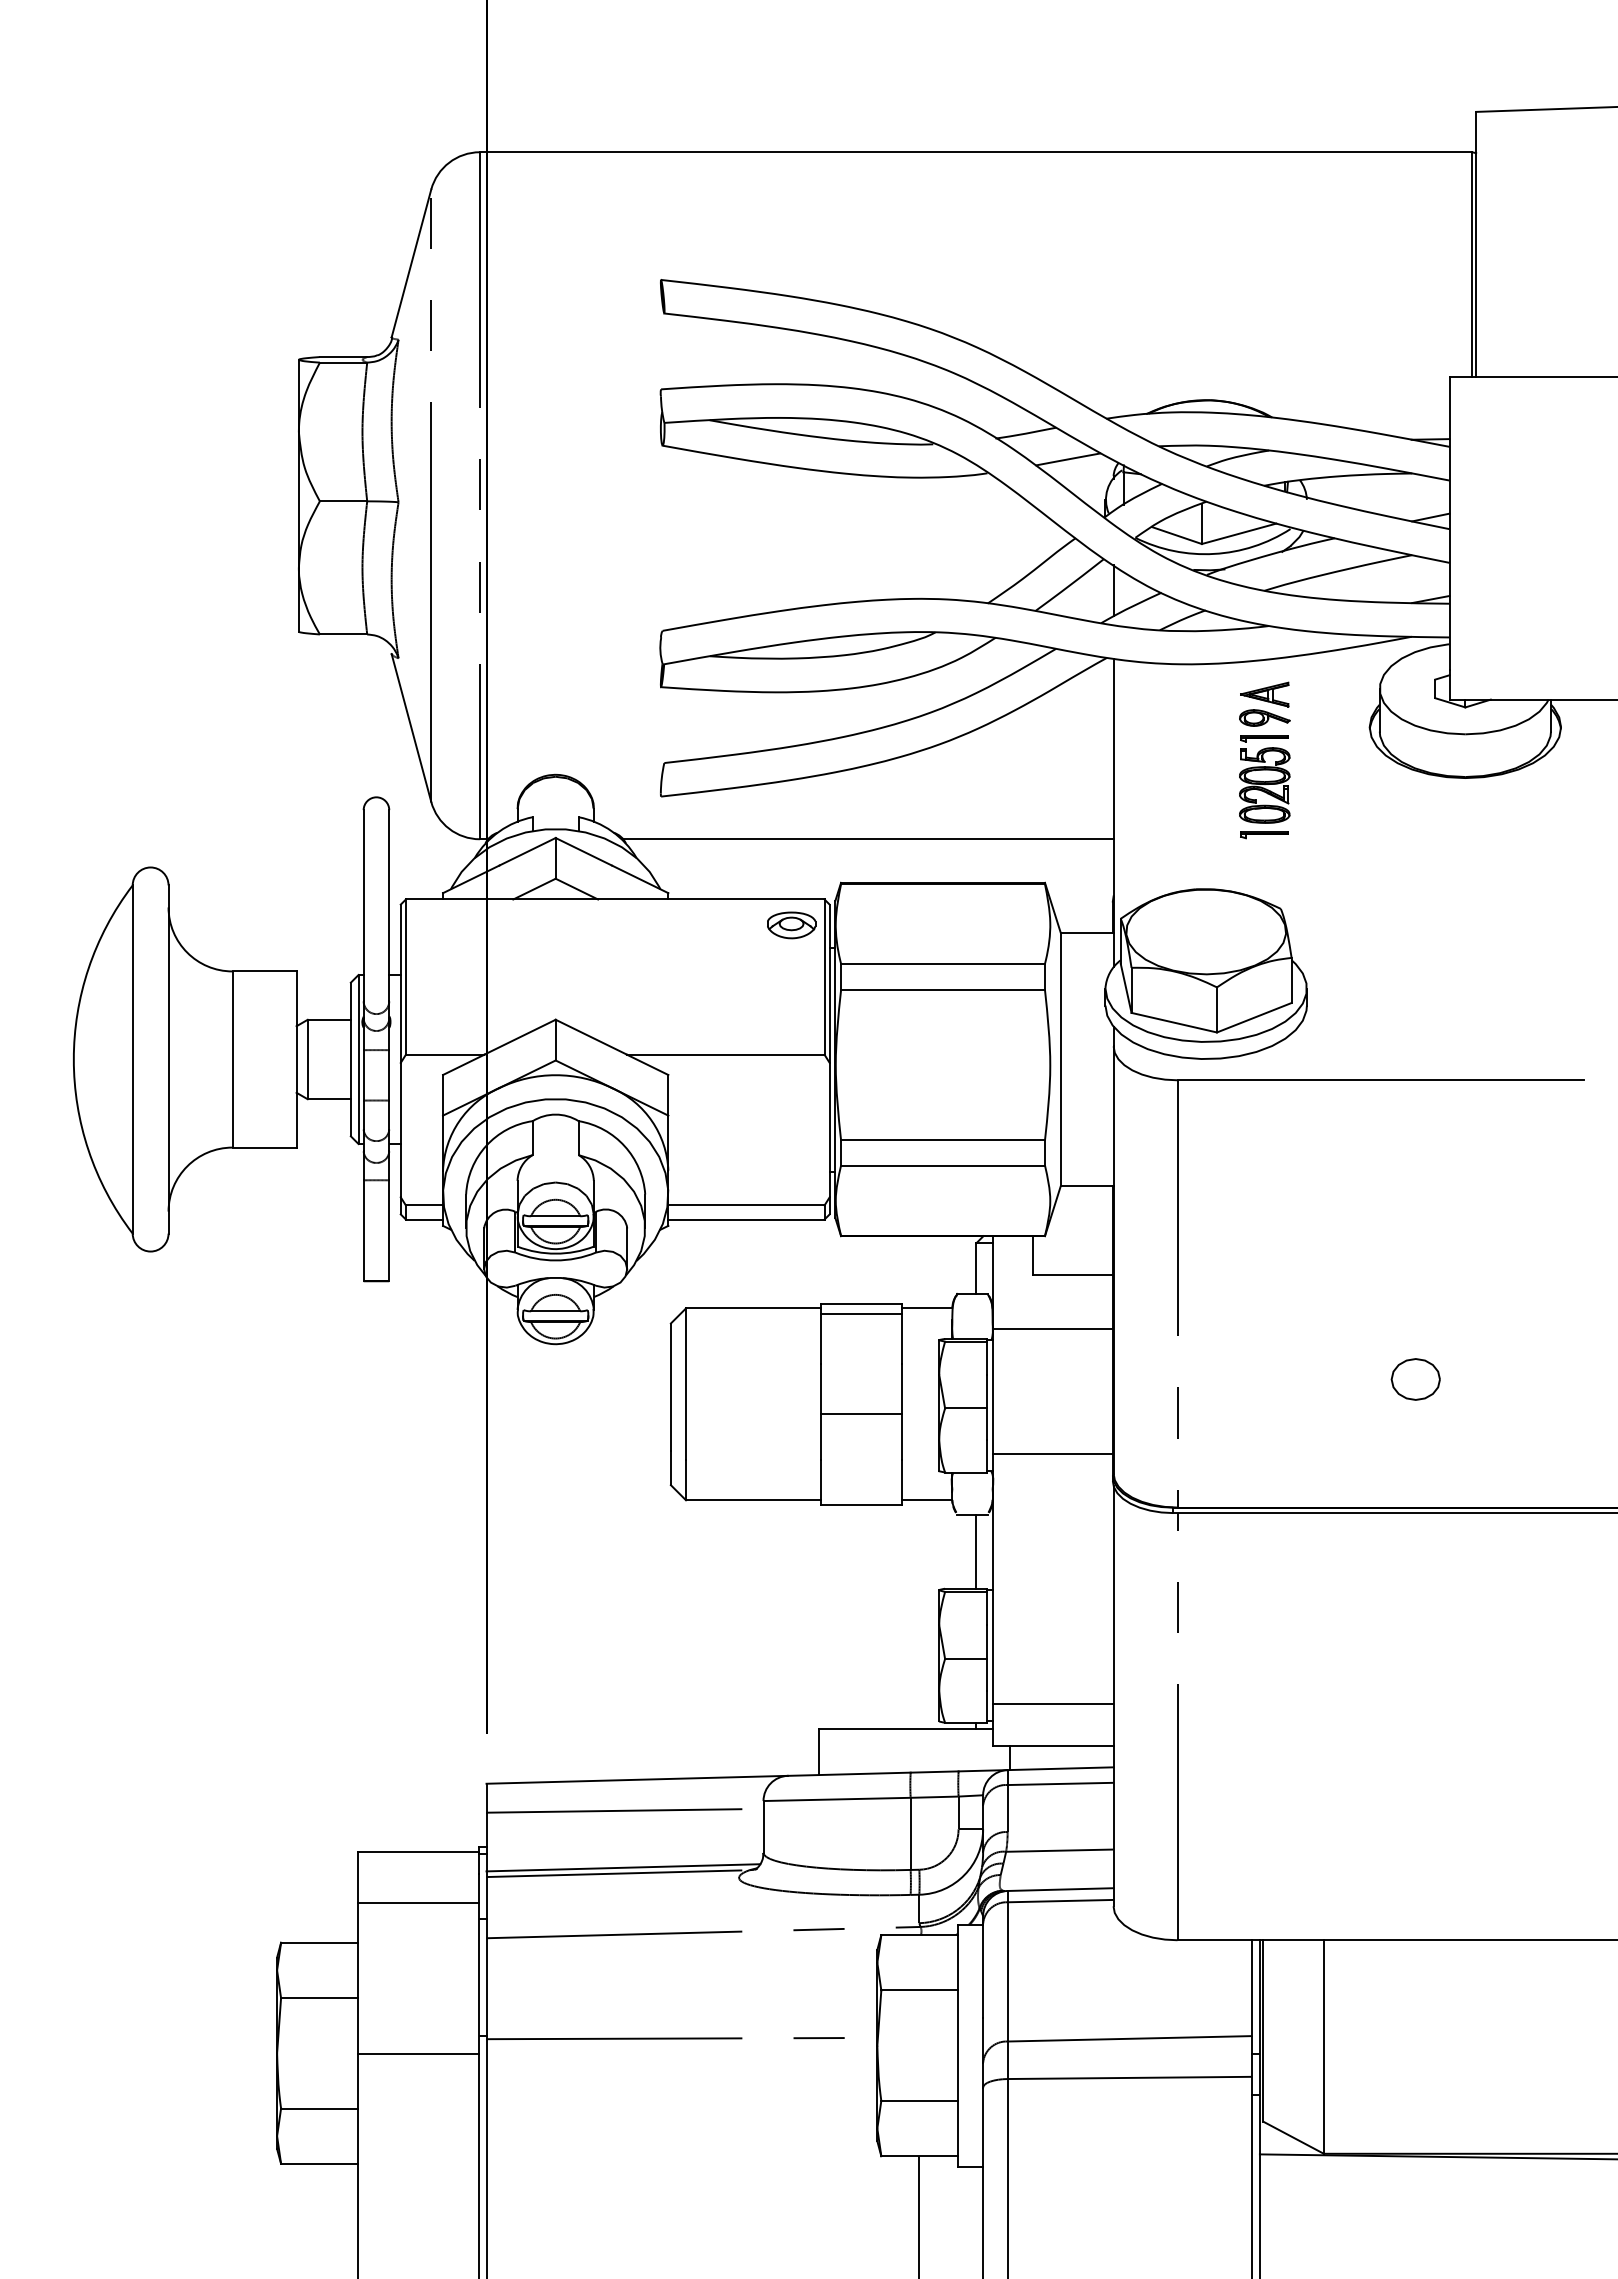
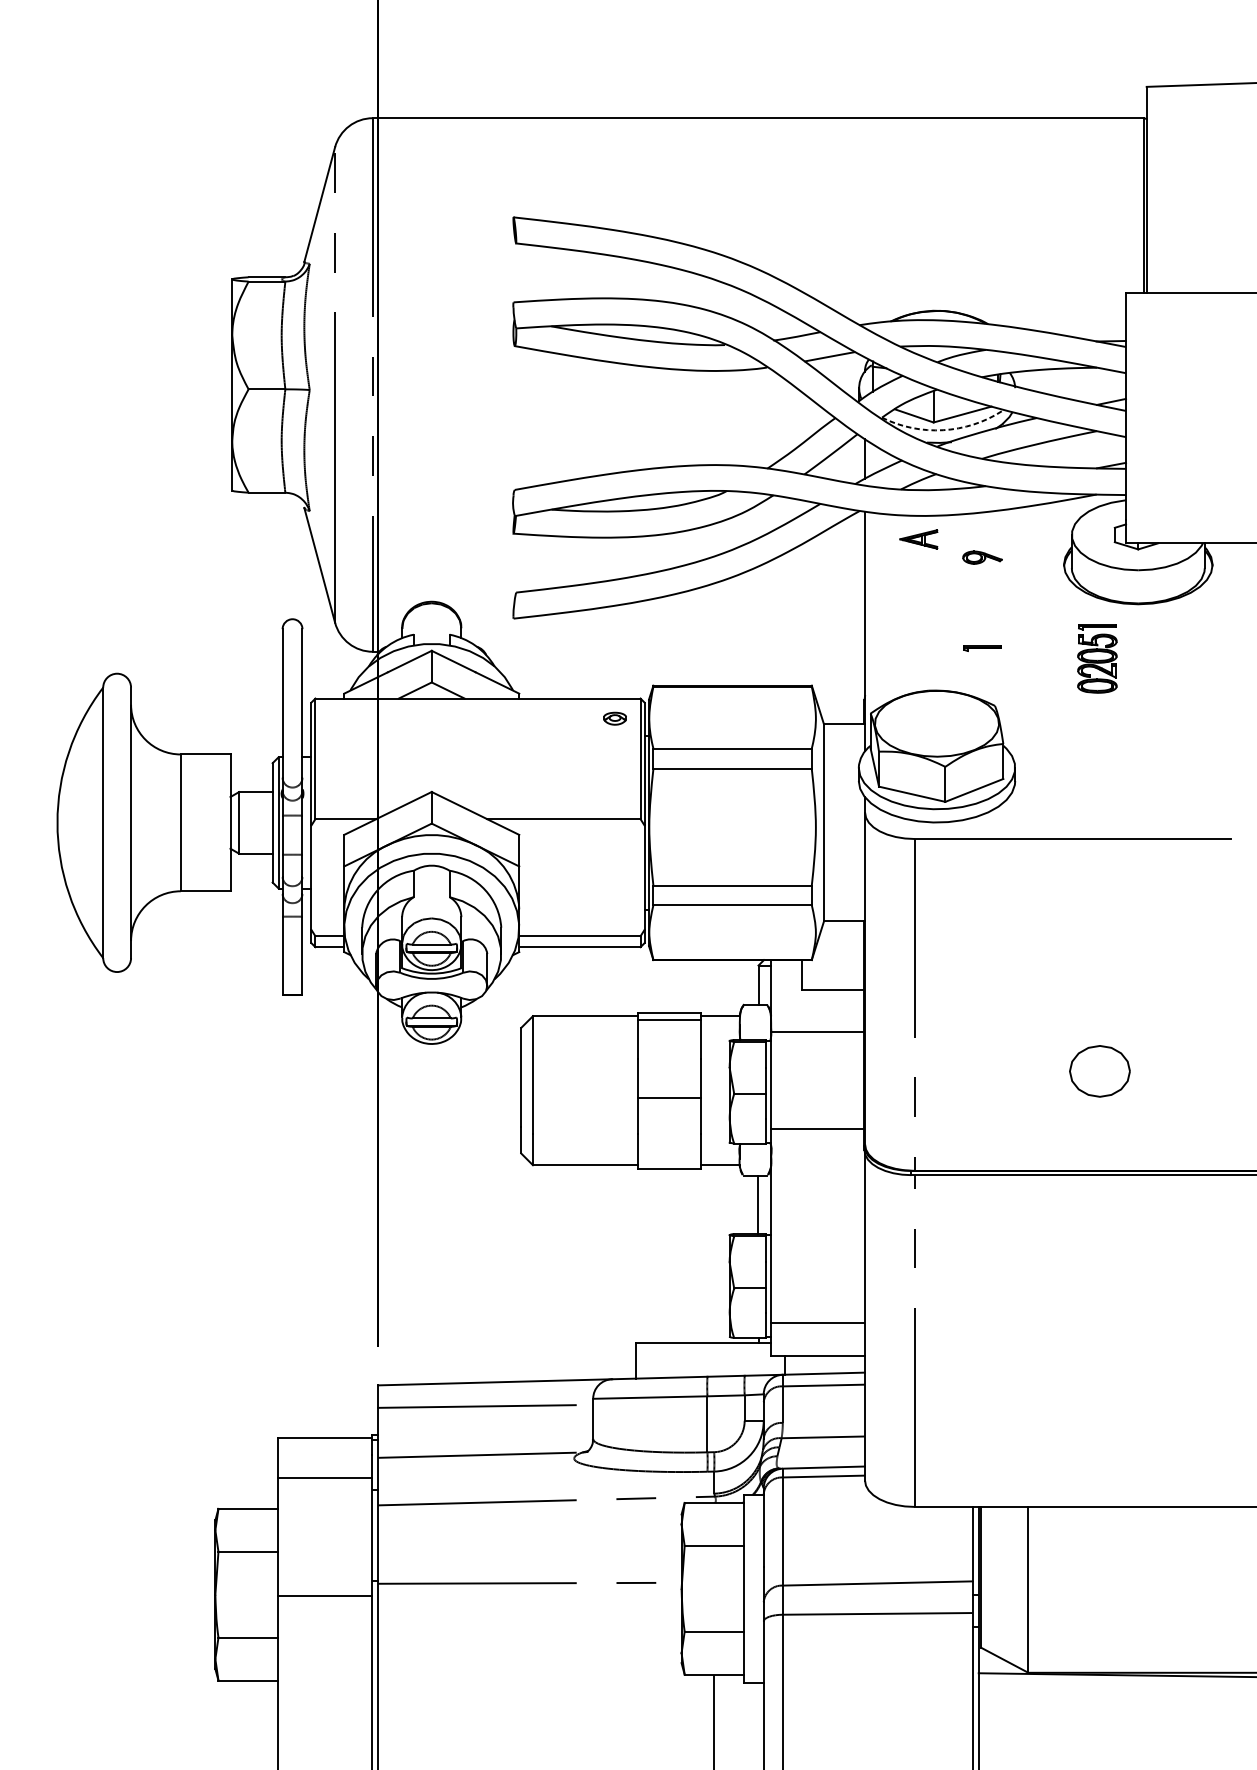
arc: (1214, 553) -> (943, 429), solid -> dashed
part: (1264, 694) -> (918, 539), moved
part: (1264, 779) -> (1097, 658), moved
line: (868, 839) -> (674, 651), removed
part: (791, 925) -> (614, 718), size x0.6
part: (1415, 1379) -> (1099, 1071), size x1.6
line: (623, 1867) -> (484, 1450), removed

